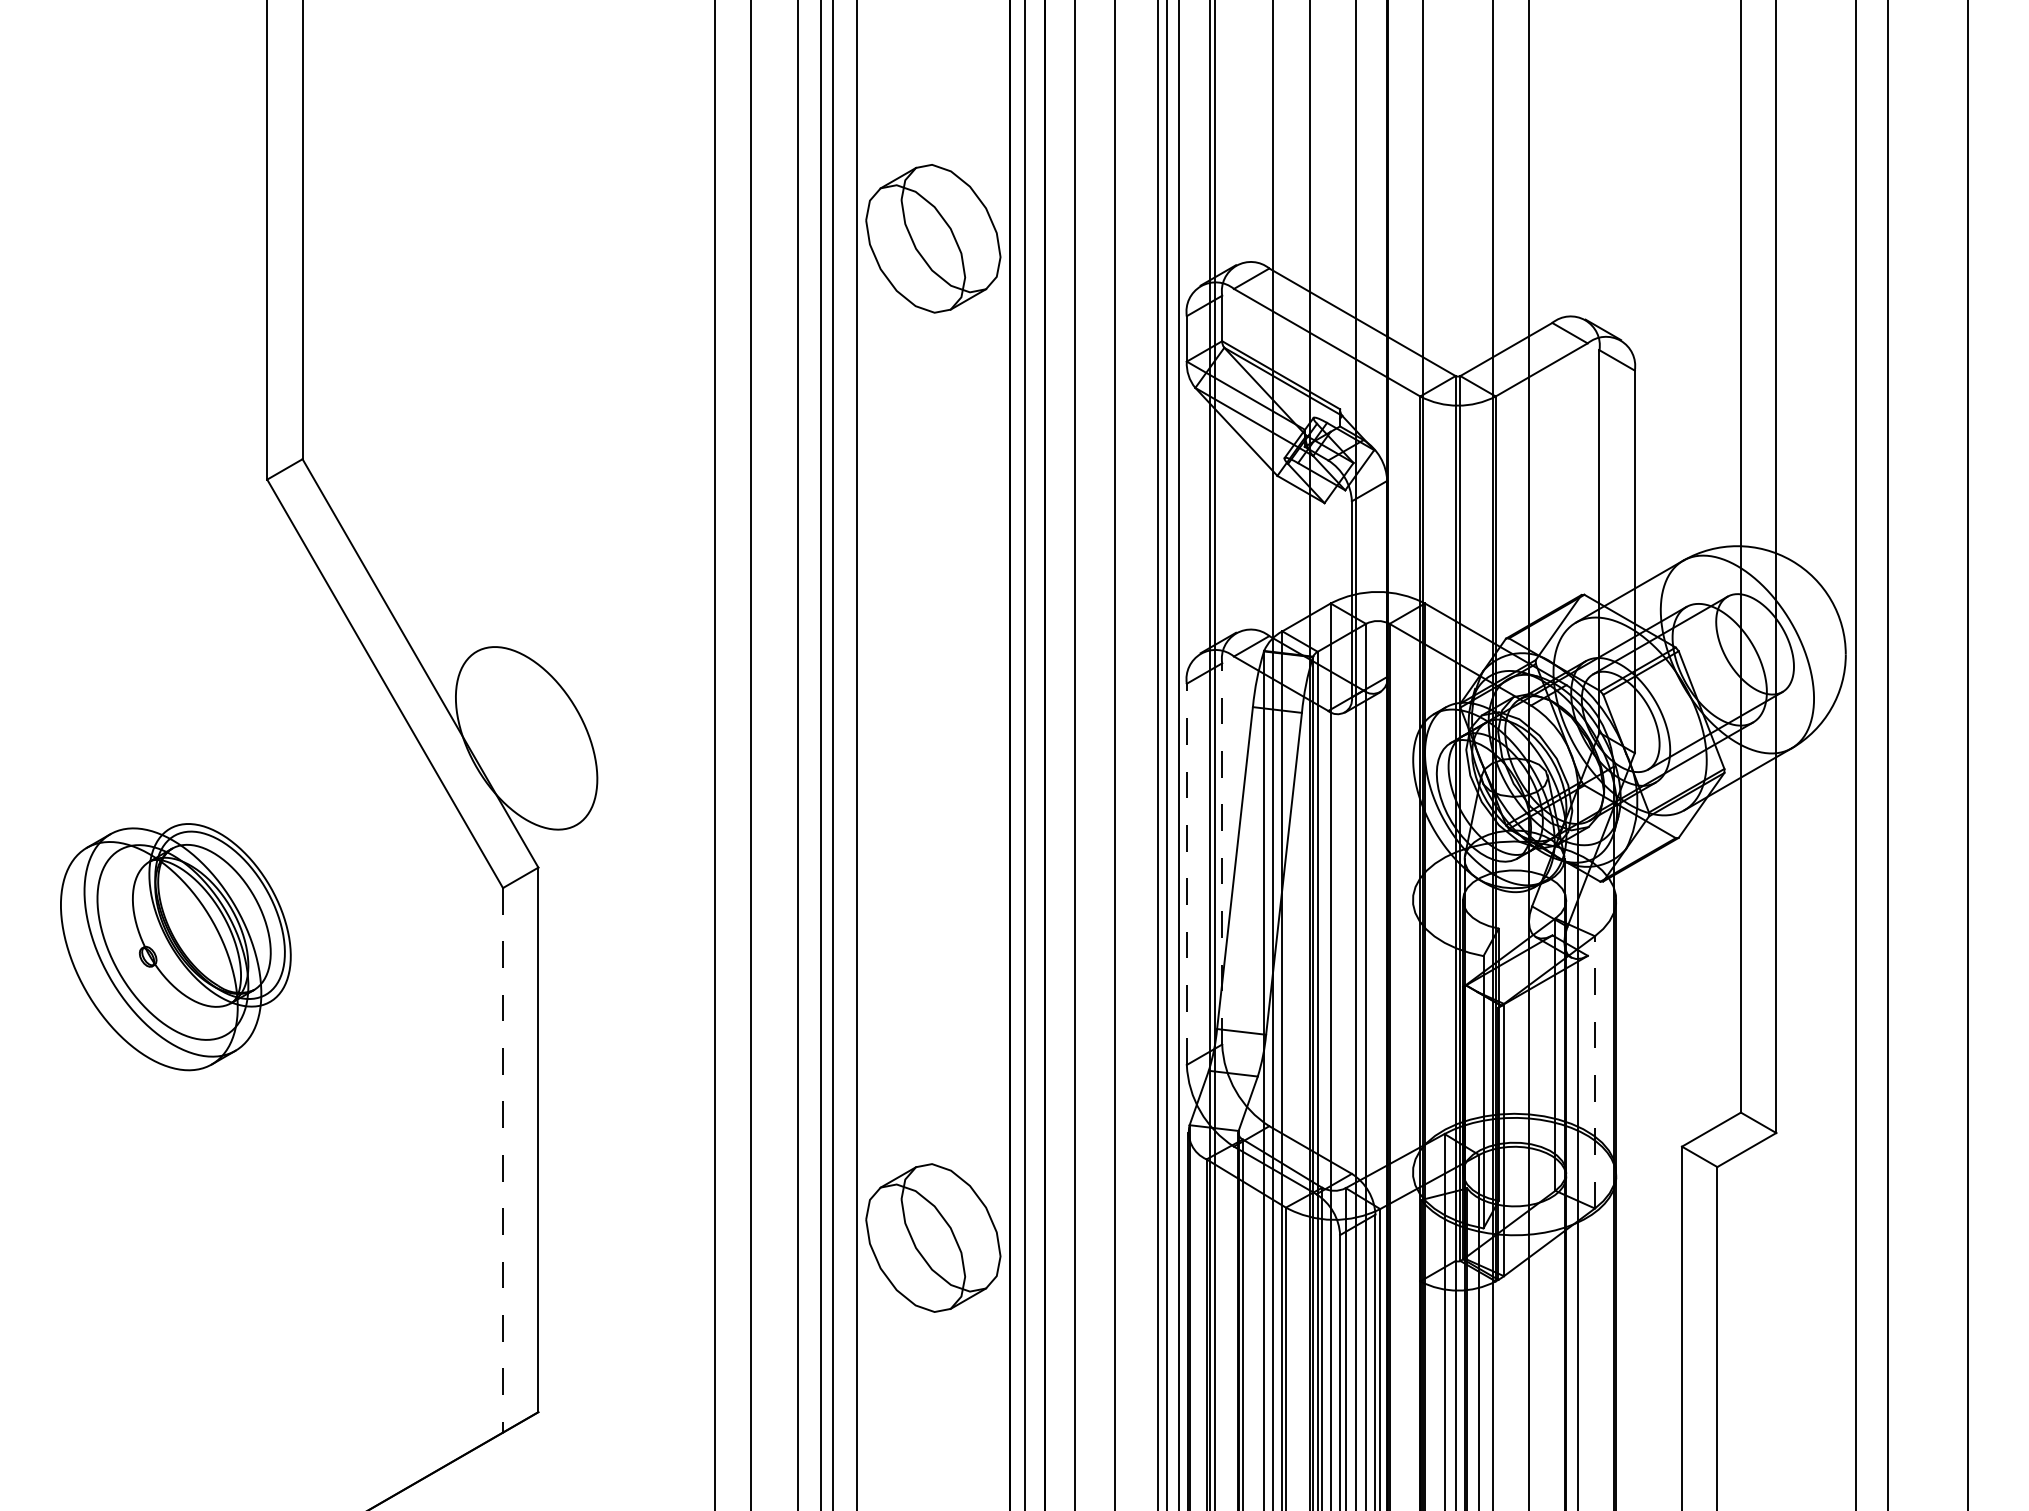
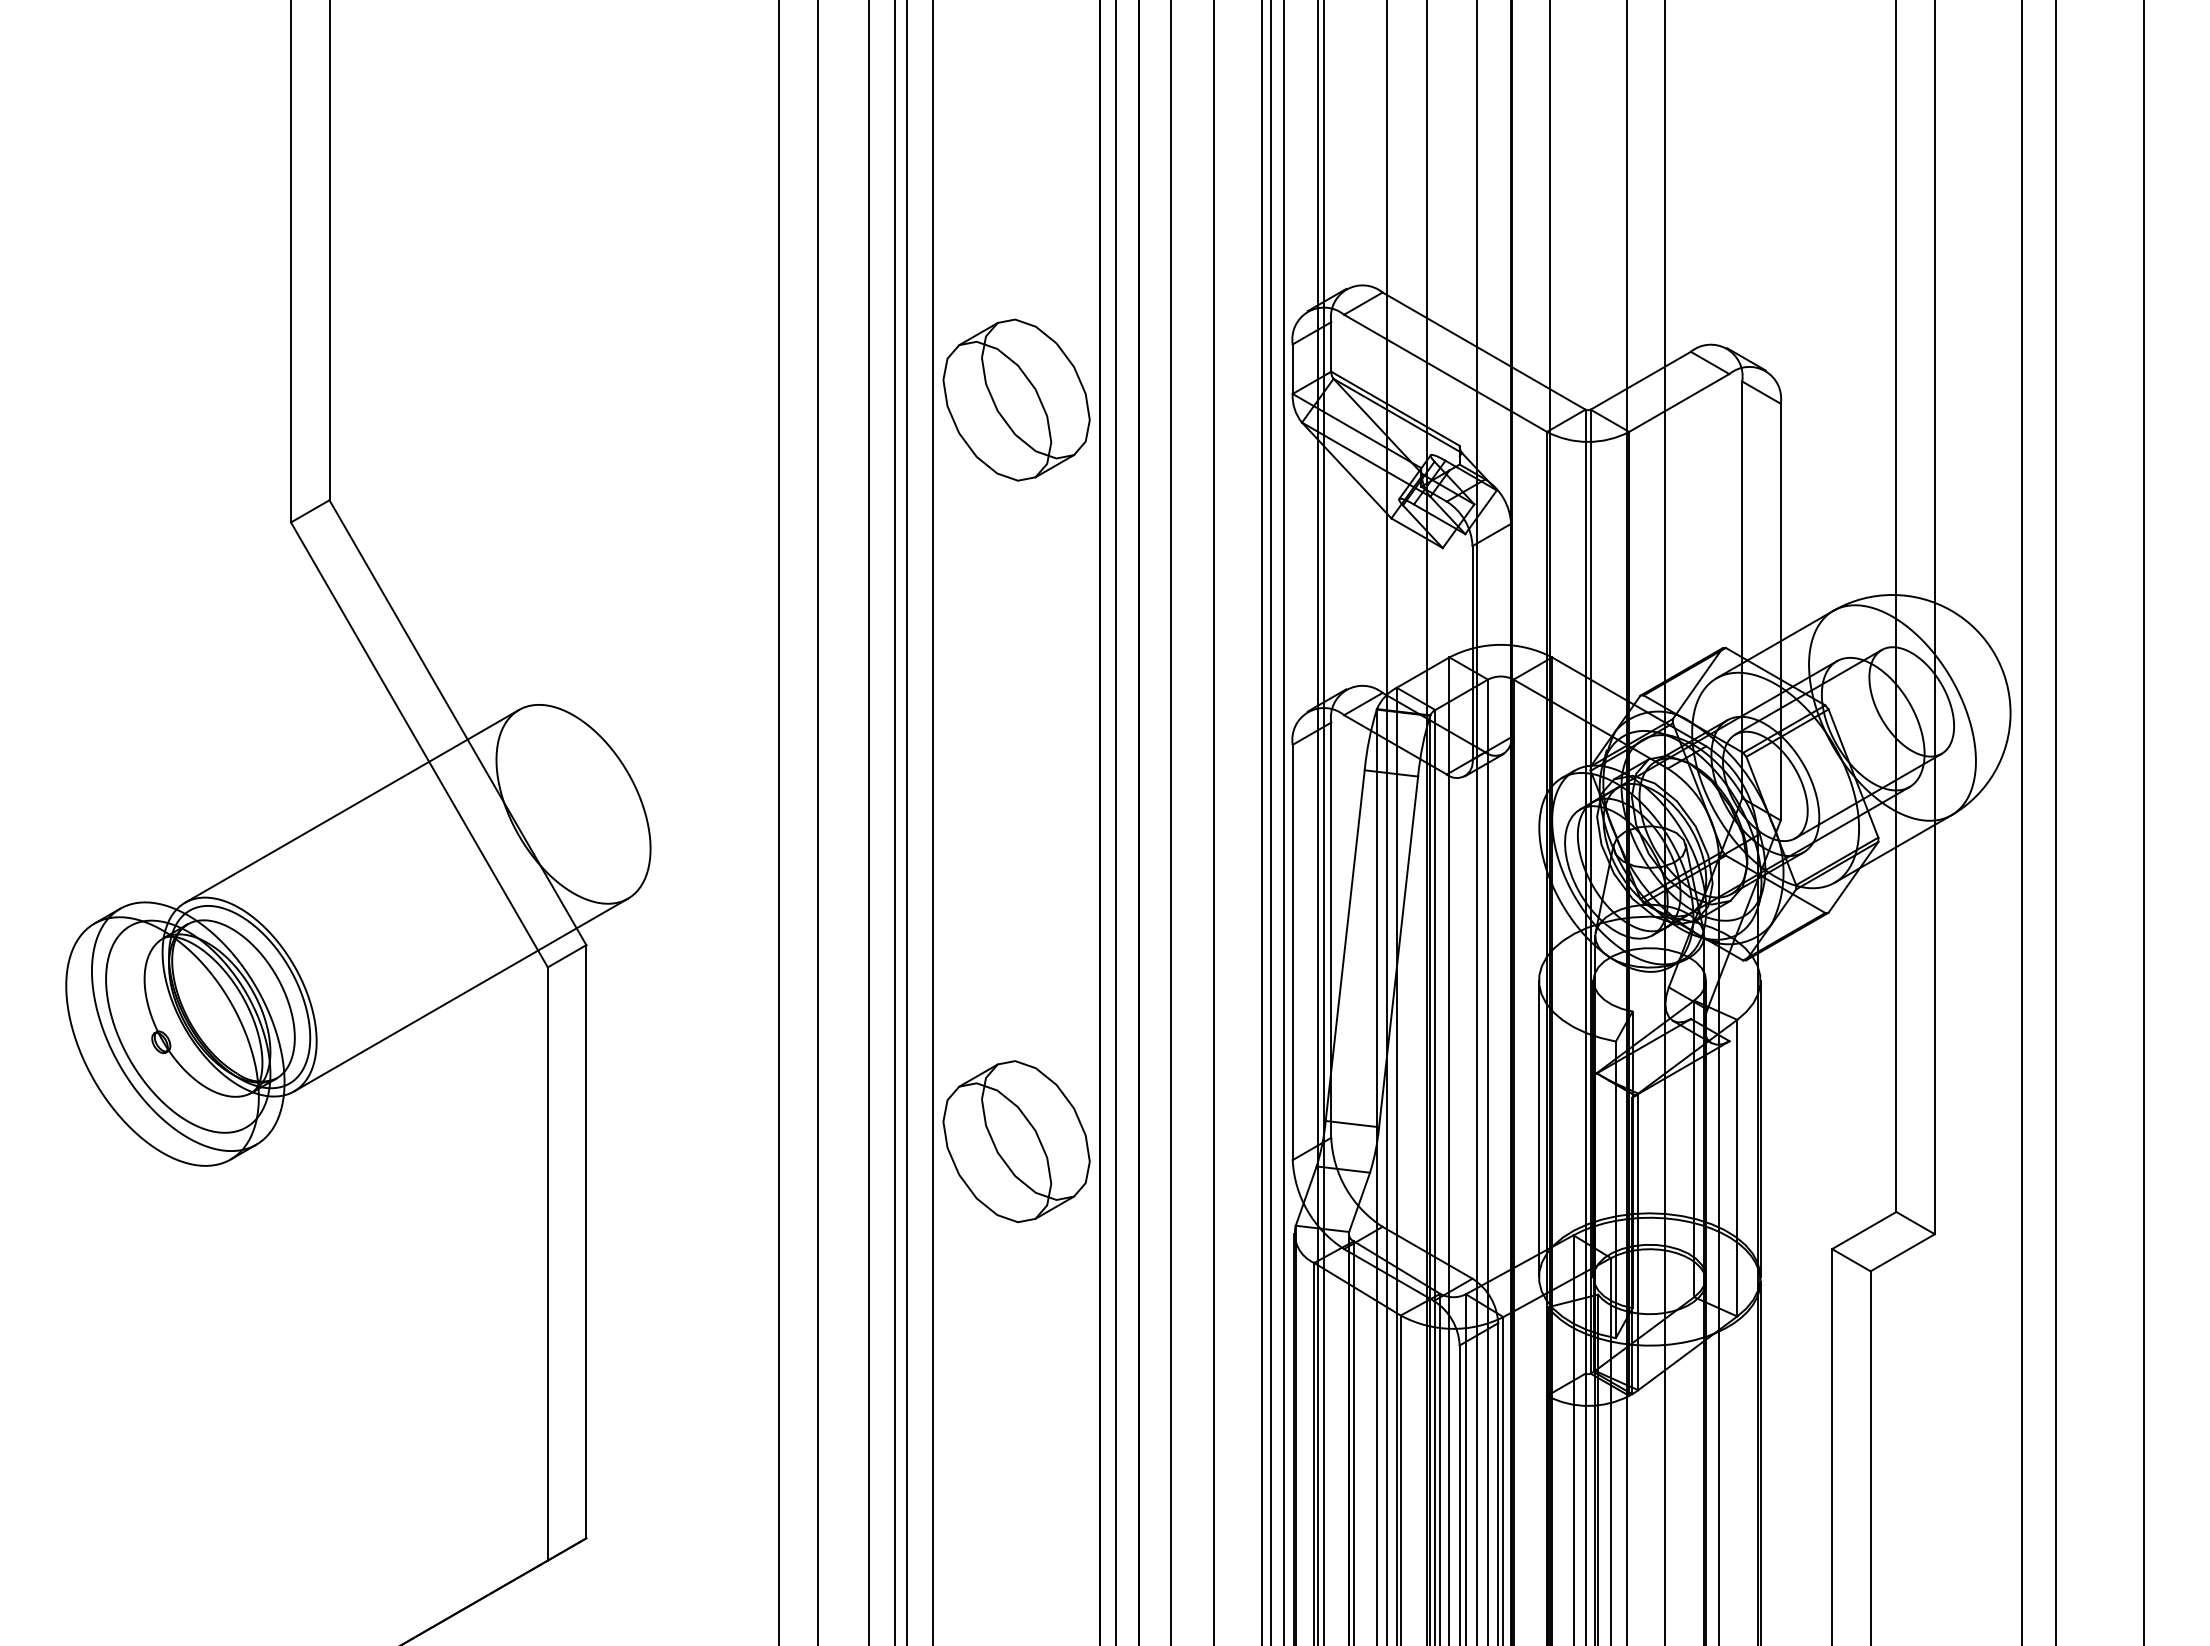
part: (933, 238) -> (1016, 399), moved
line: (323, 739) -> (352, 805), added
line: (1222, 854) -> (1331, 930), dashed -> solid
line: (1186, 874) -> (1292, 952), dashed -> solid
line: (423, 912) -> (461, 994), added
line: (1412, 1035) -> (1538, 1128), added
line: (1595, 1071) -> (1737, 1167), dashed -> solid
line: (502, 1159) -> (547, 1263), dashed -> solid
part: (933, 1237) -> (1016, 1141), moved

